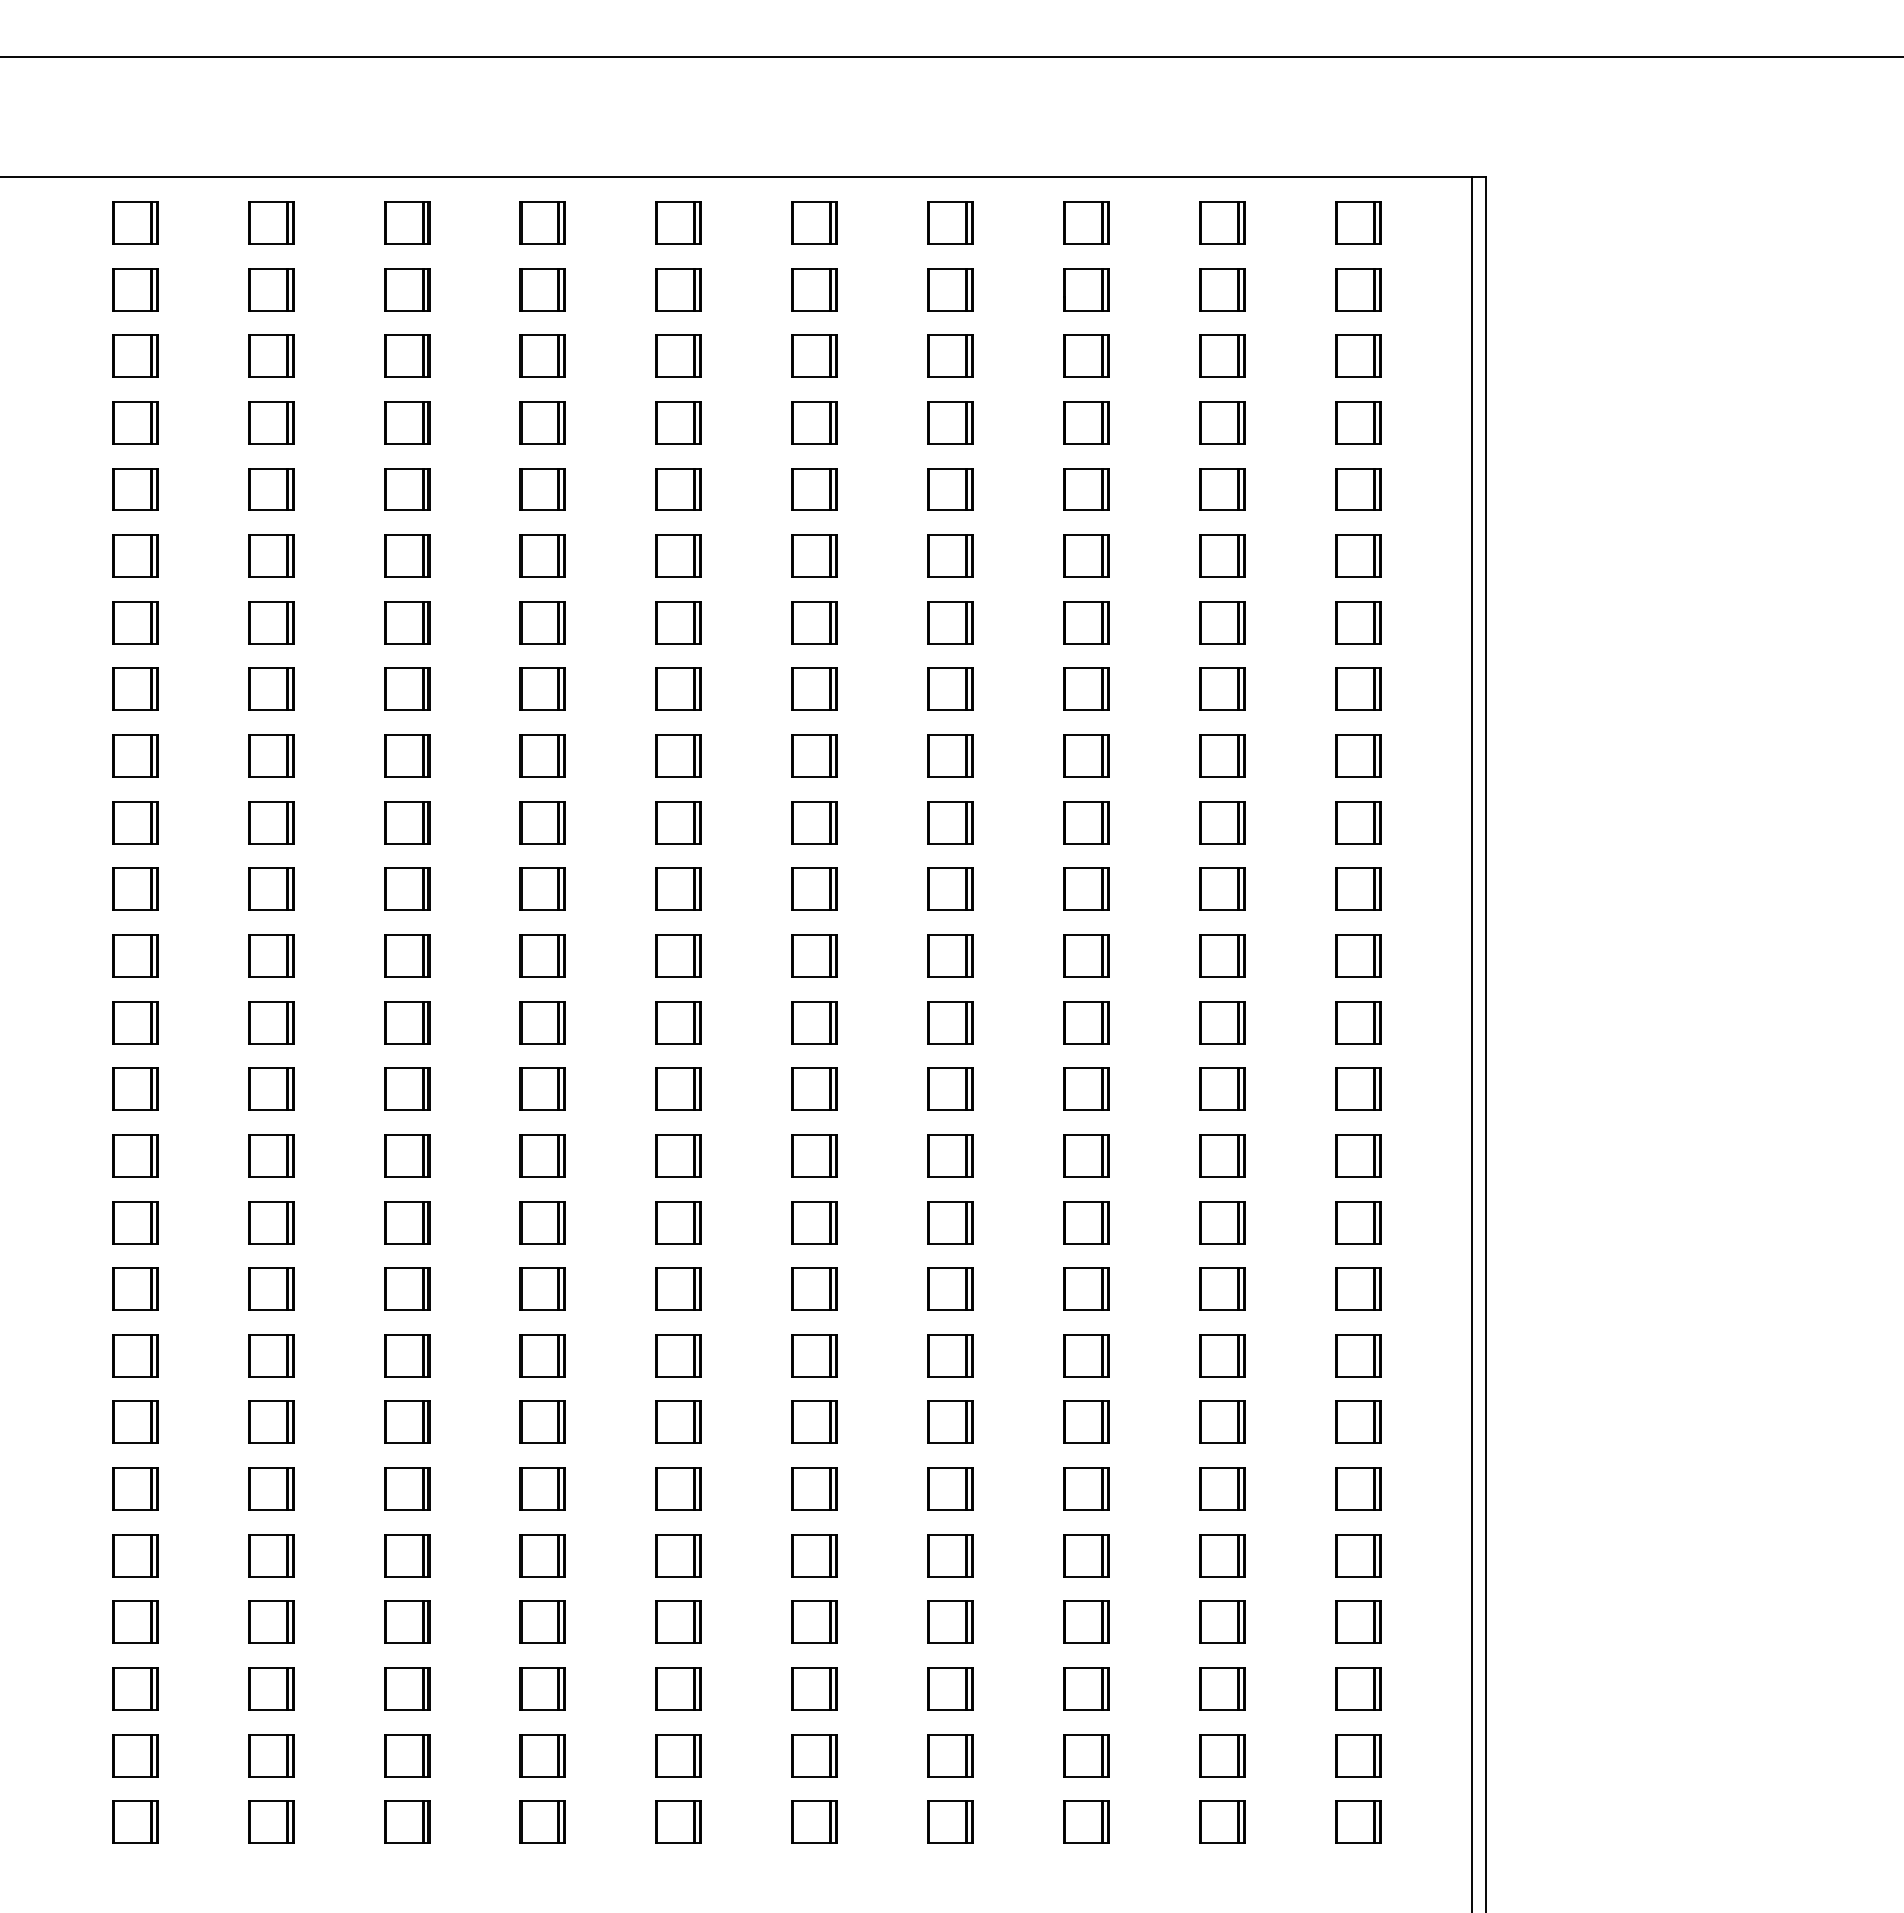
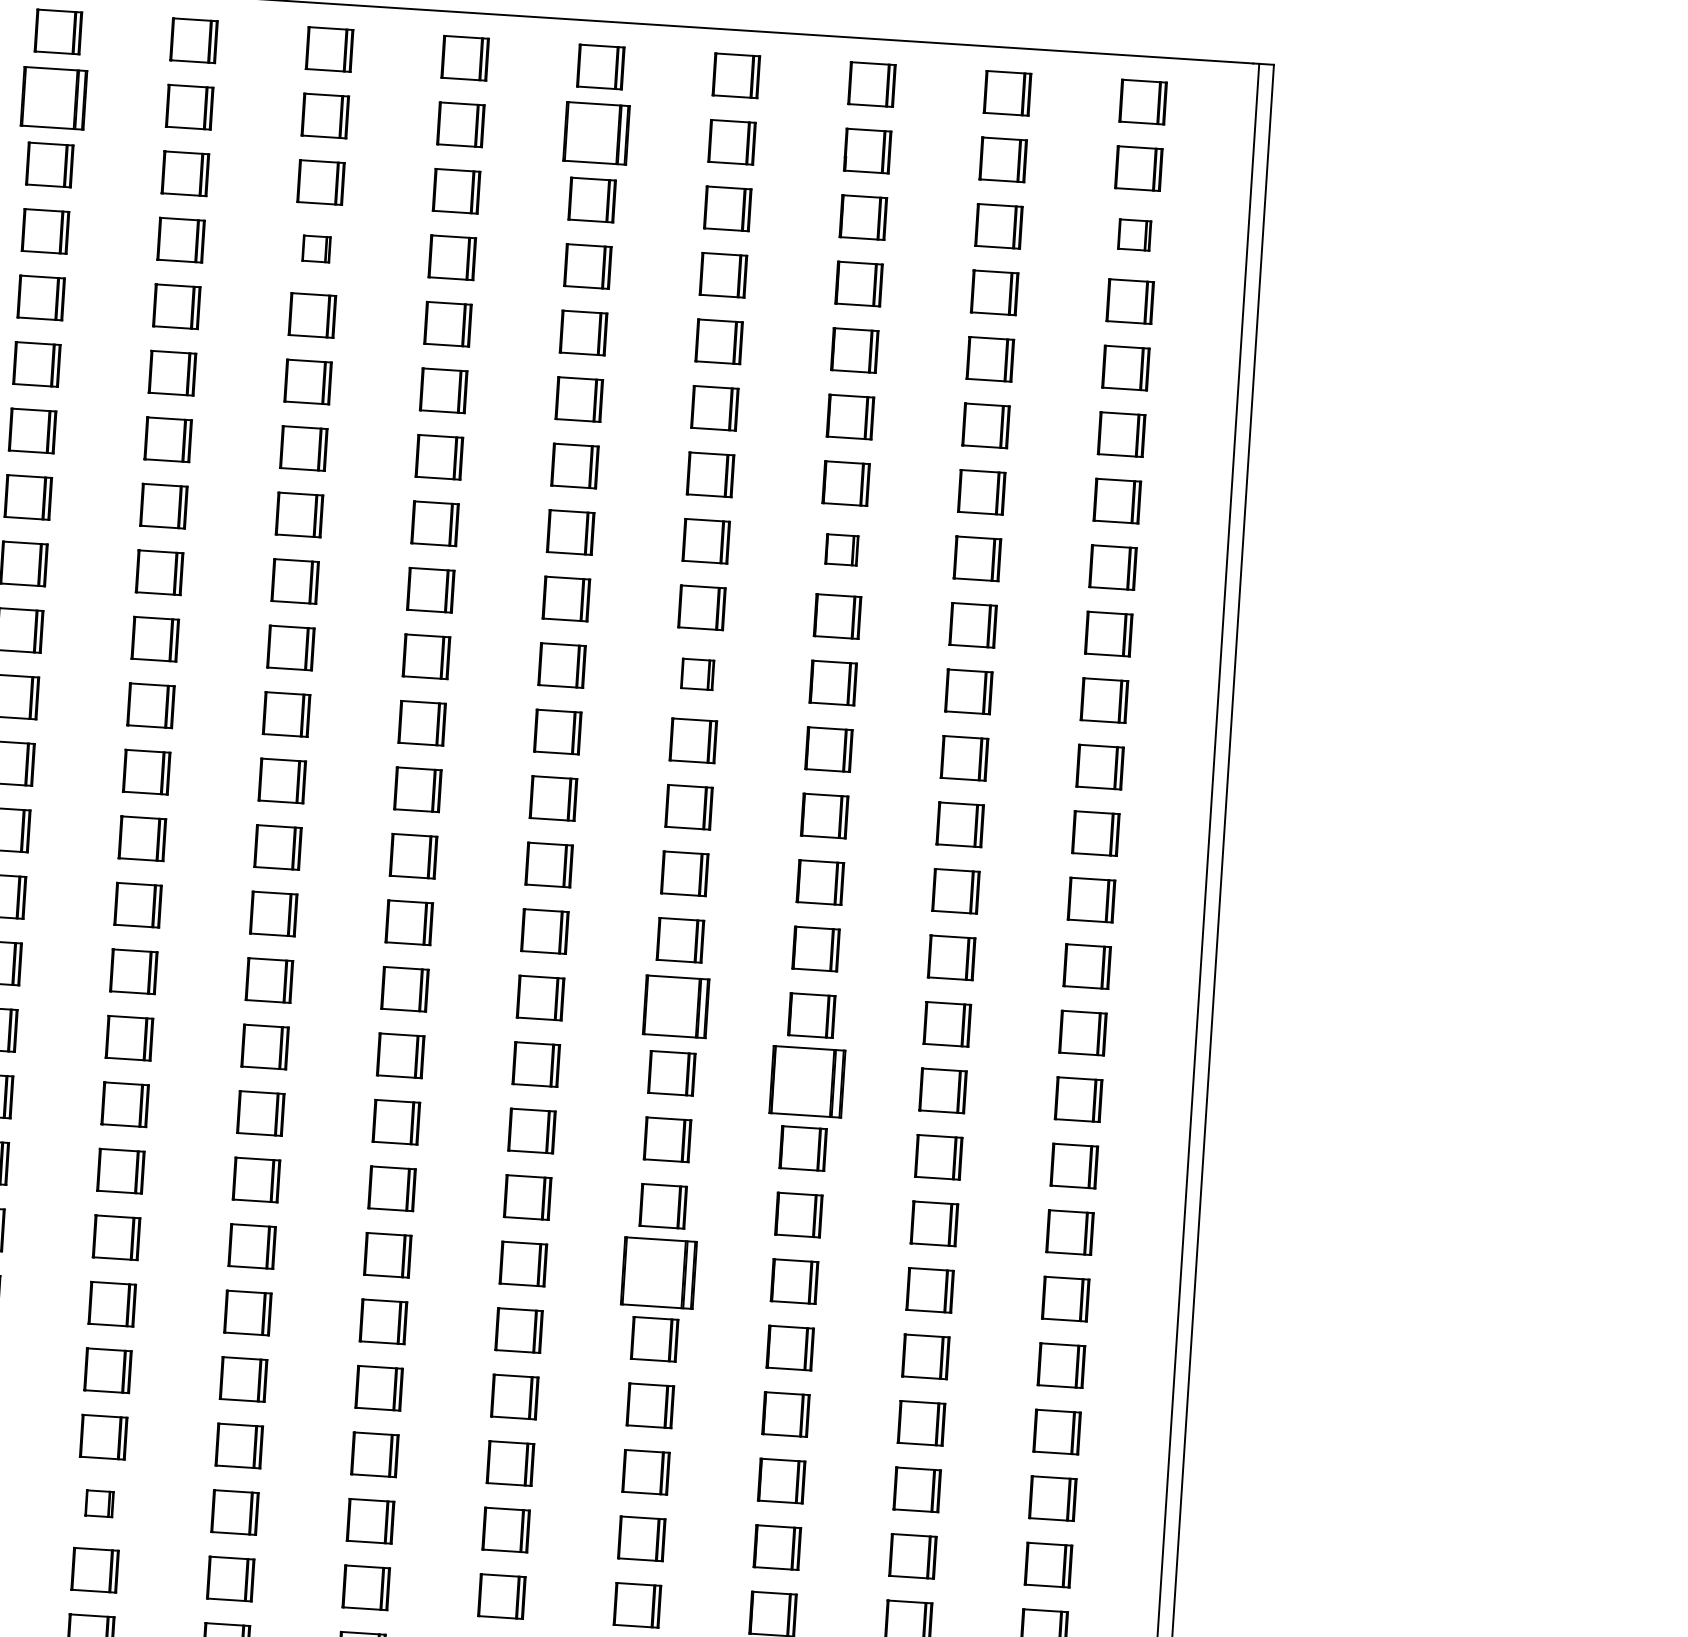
part: (271, 289) -> (54, 98), size x1.4
part: (814, 289) -> (596, 133), size x1.4
part: (1358, 355) -> (1134, 234), size x0.7
part: (542, 422) -> (316, 248), size x0.6
part: (1086, 688) -> (842, 549), size x0.7
part: (950, 822) -> (697, 674), size x0.7
part: (950, 1155) -> (676, 1006), size x1.4
part: (1086, 1222) -> (807, 1082), size x1.6
part: (950, 1421) -> (659, 1271), size x1.6
part: (407, 1688) -> (99, 1503), size x0.6

